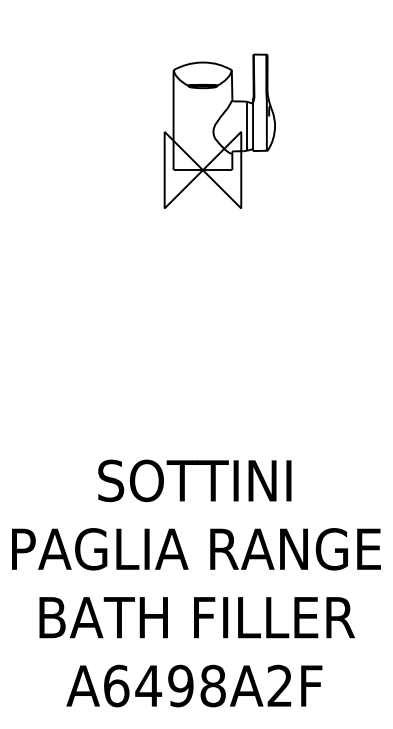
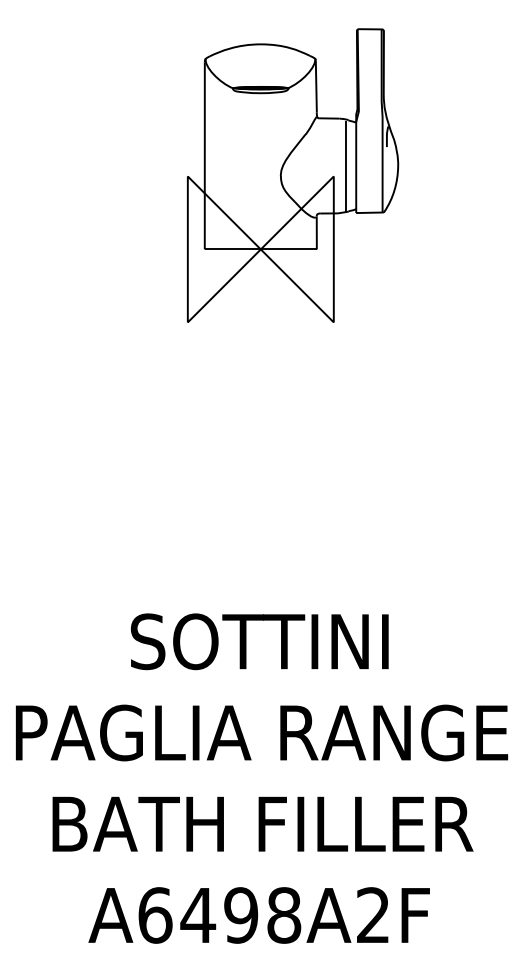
part: (220, 131) -> (293, 175), size x1.43

